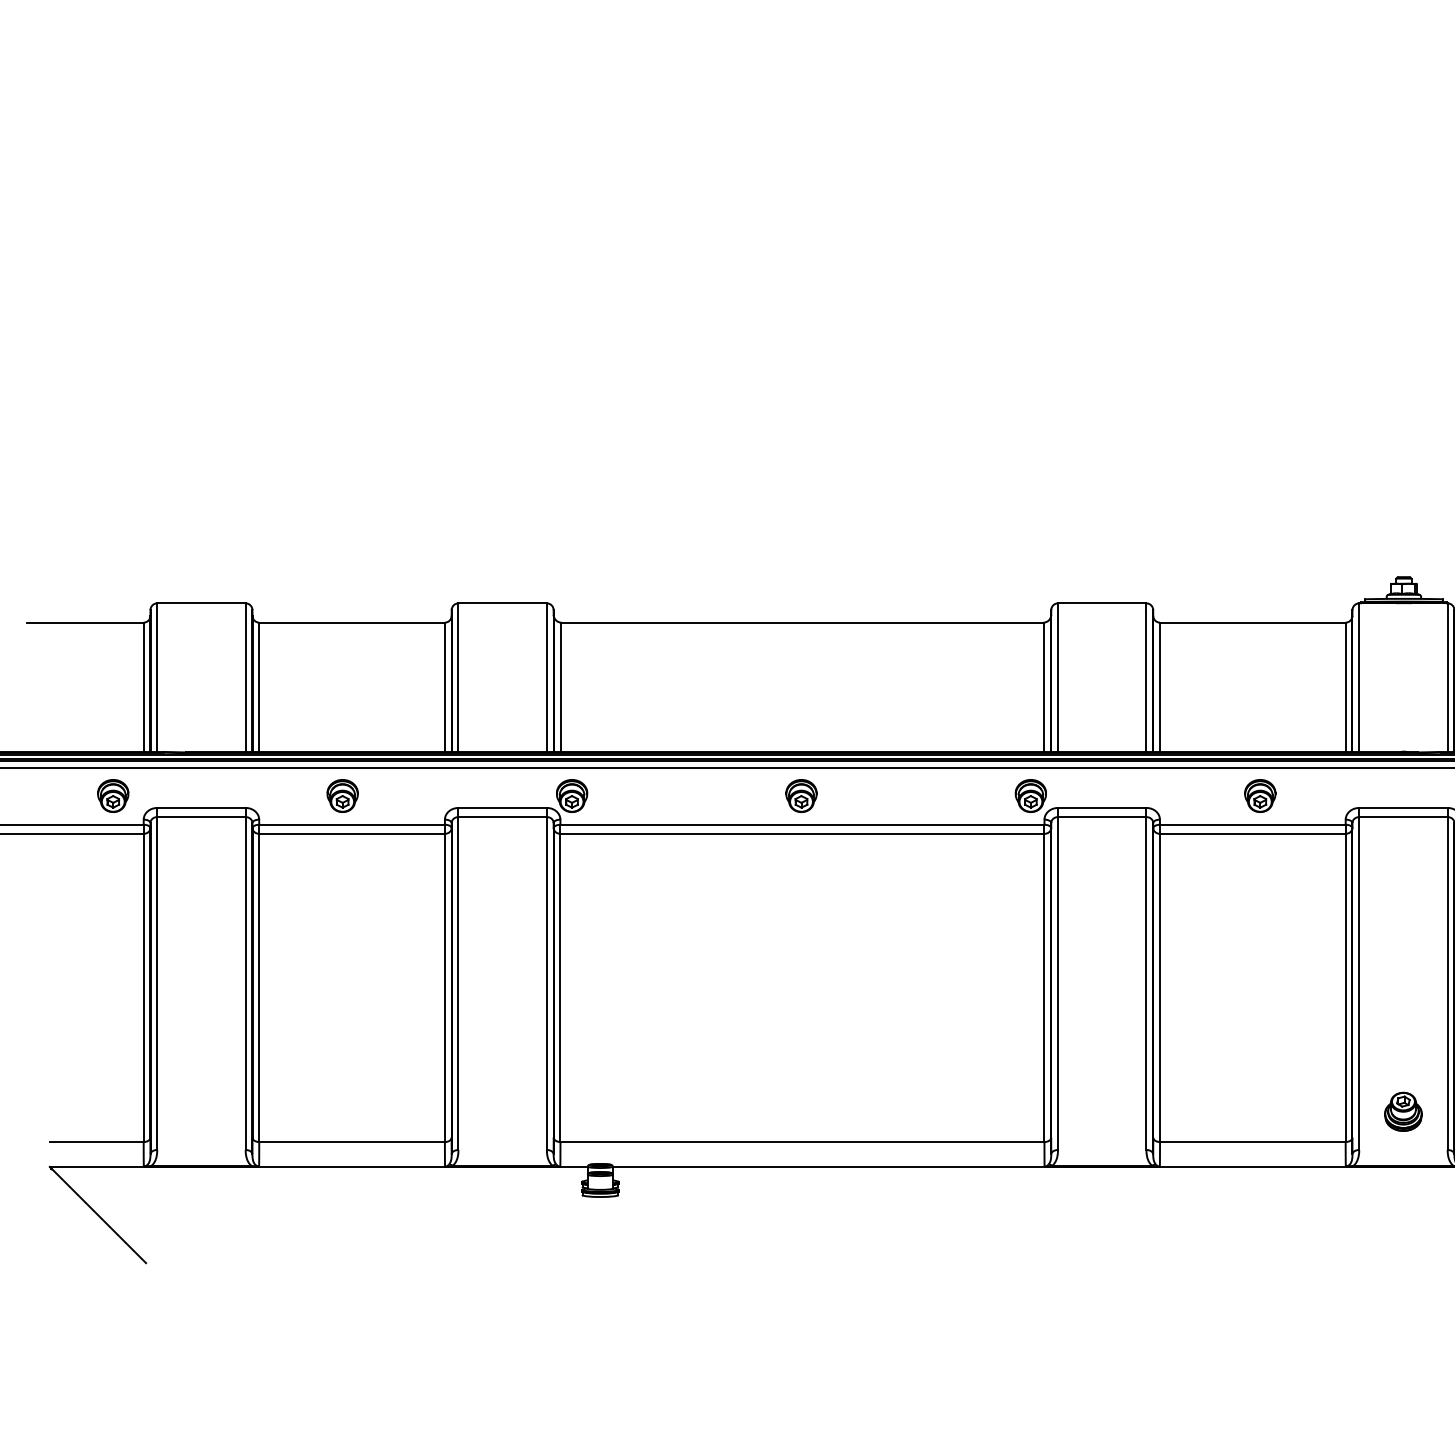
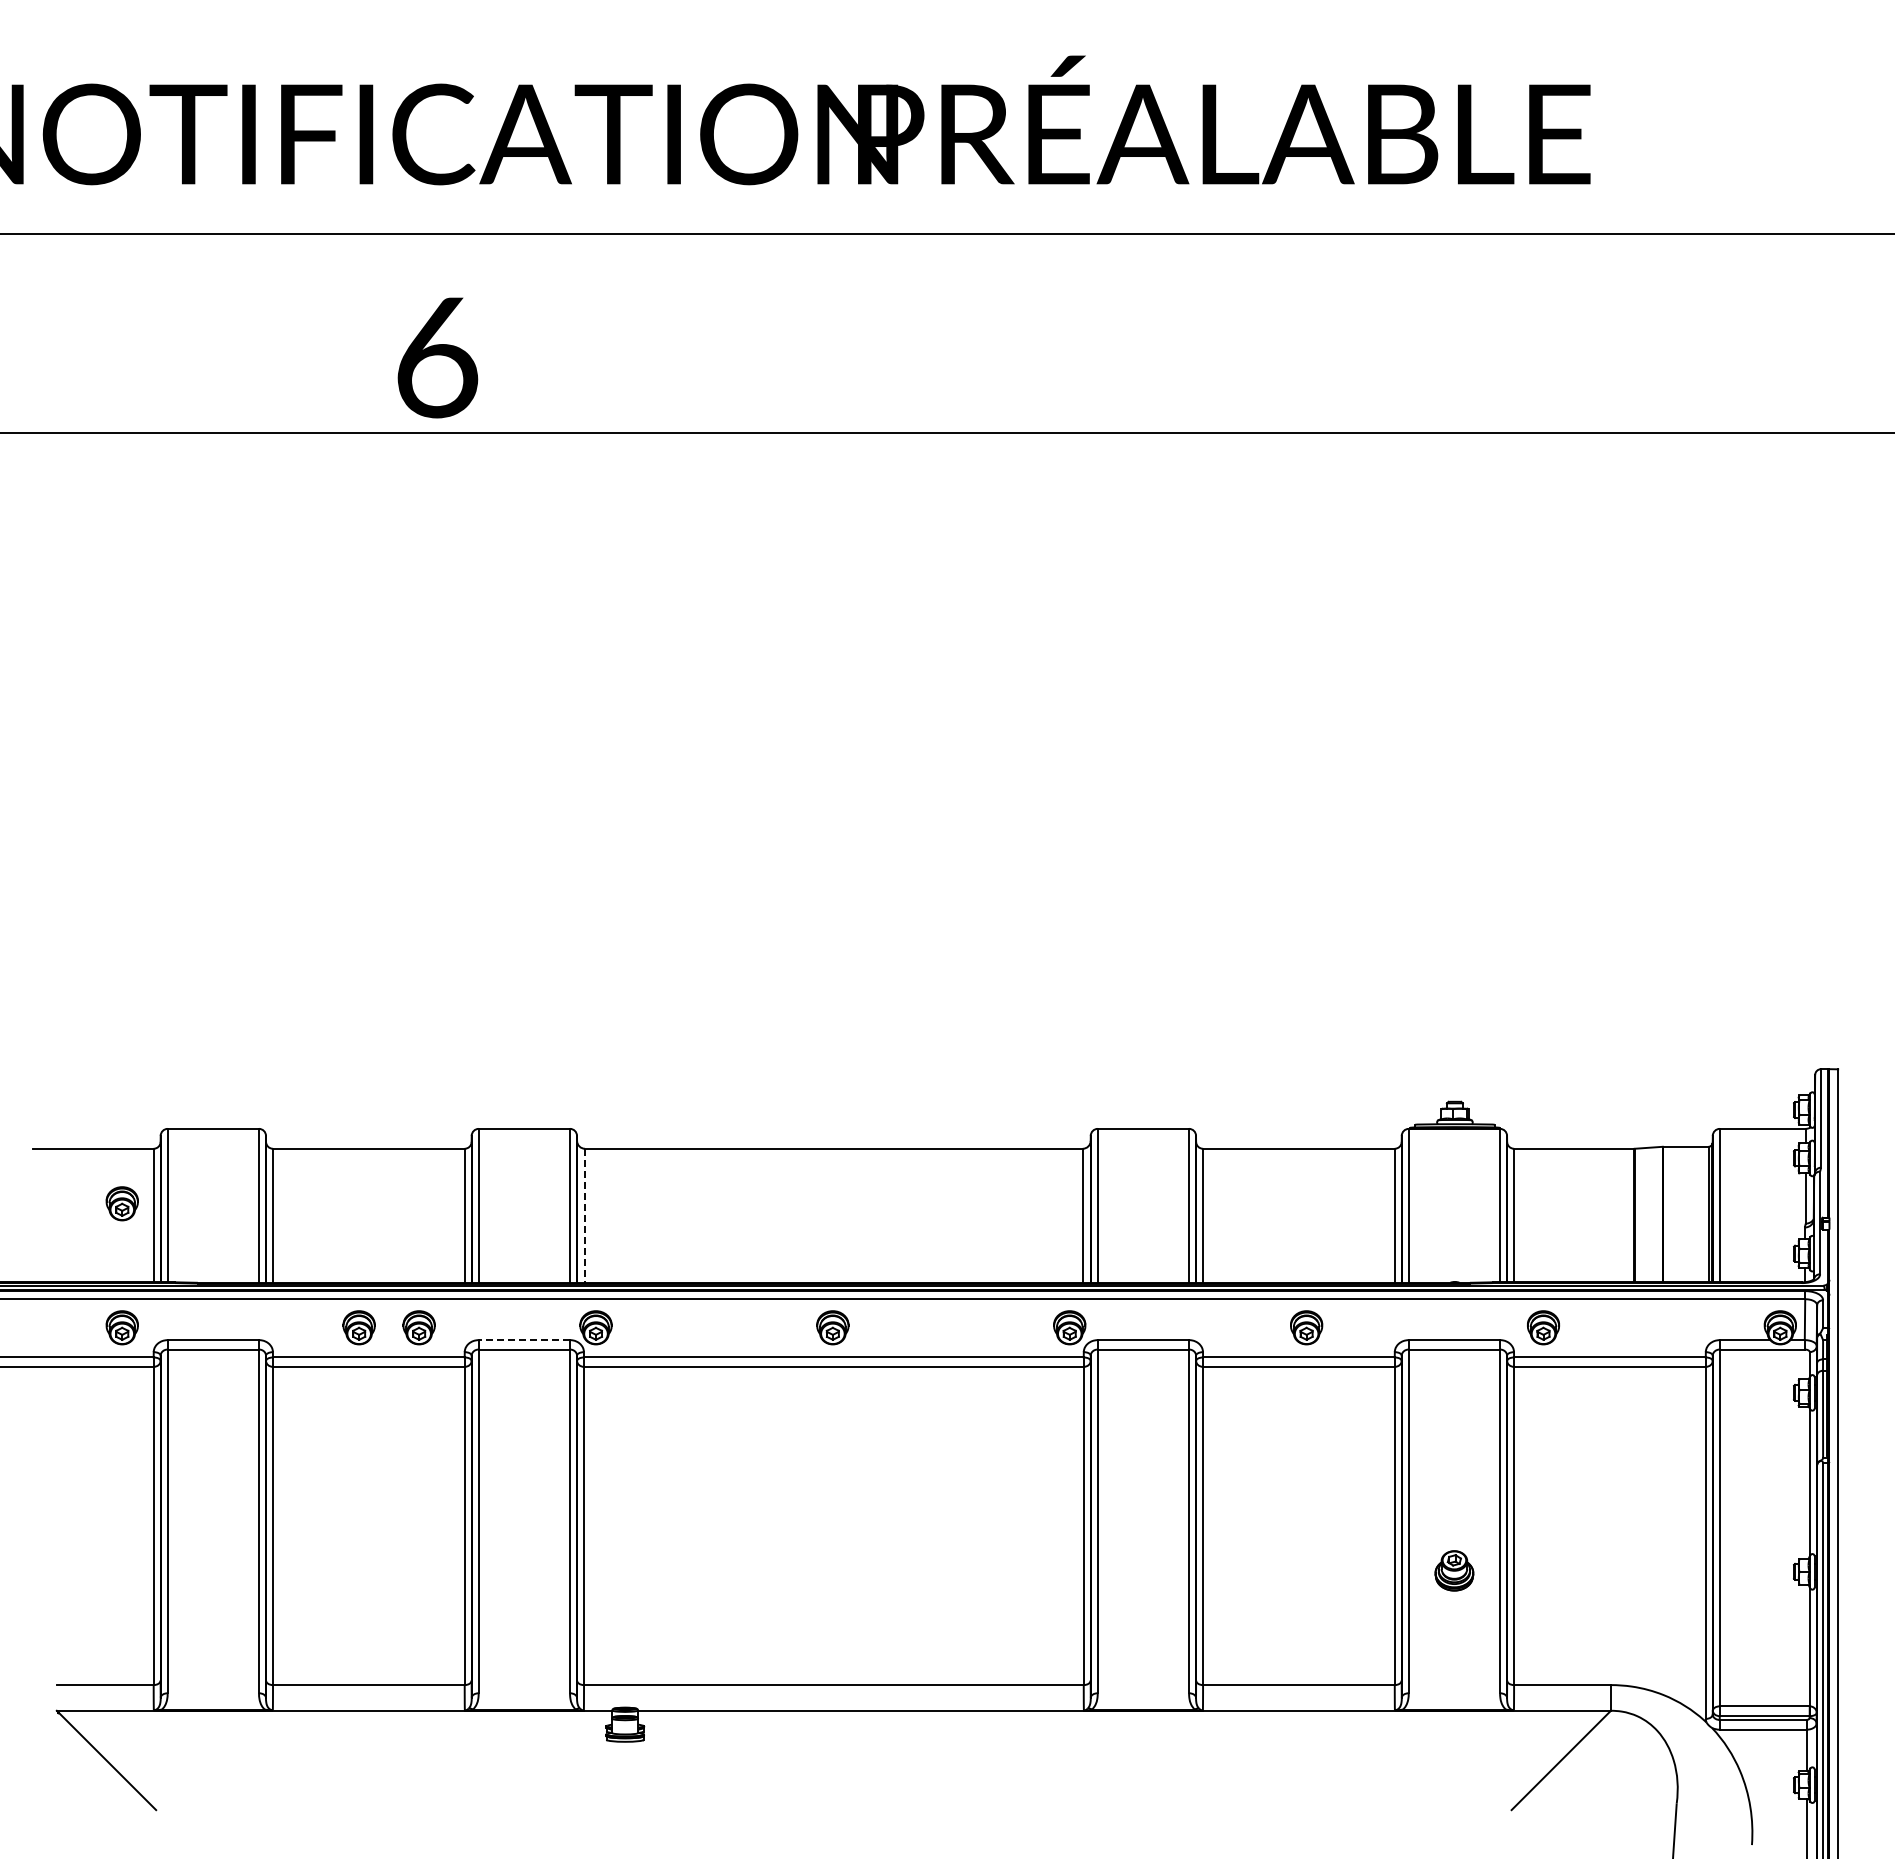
part: (112, 675) -> (121, 1203), added
line: (561, 688) -> (585, 1216), solid -> dashed
part: (400, 795) -> (418, 1327), added
line: (502, 808) -> (524, 1340), solid -> dashed
part: (1403, 1111) -> (1454, 1570), moved

